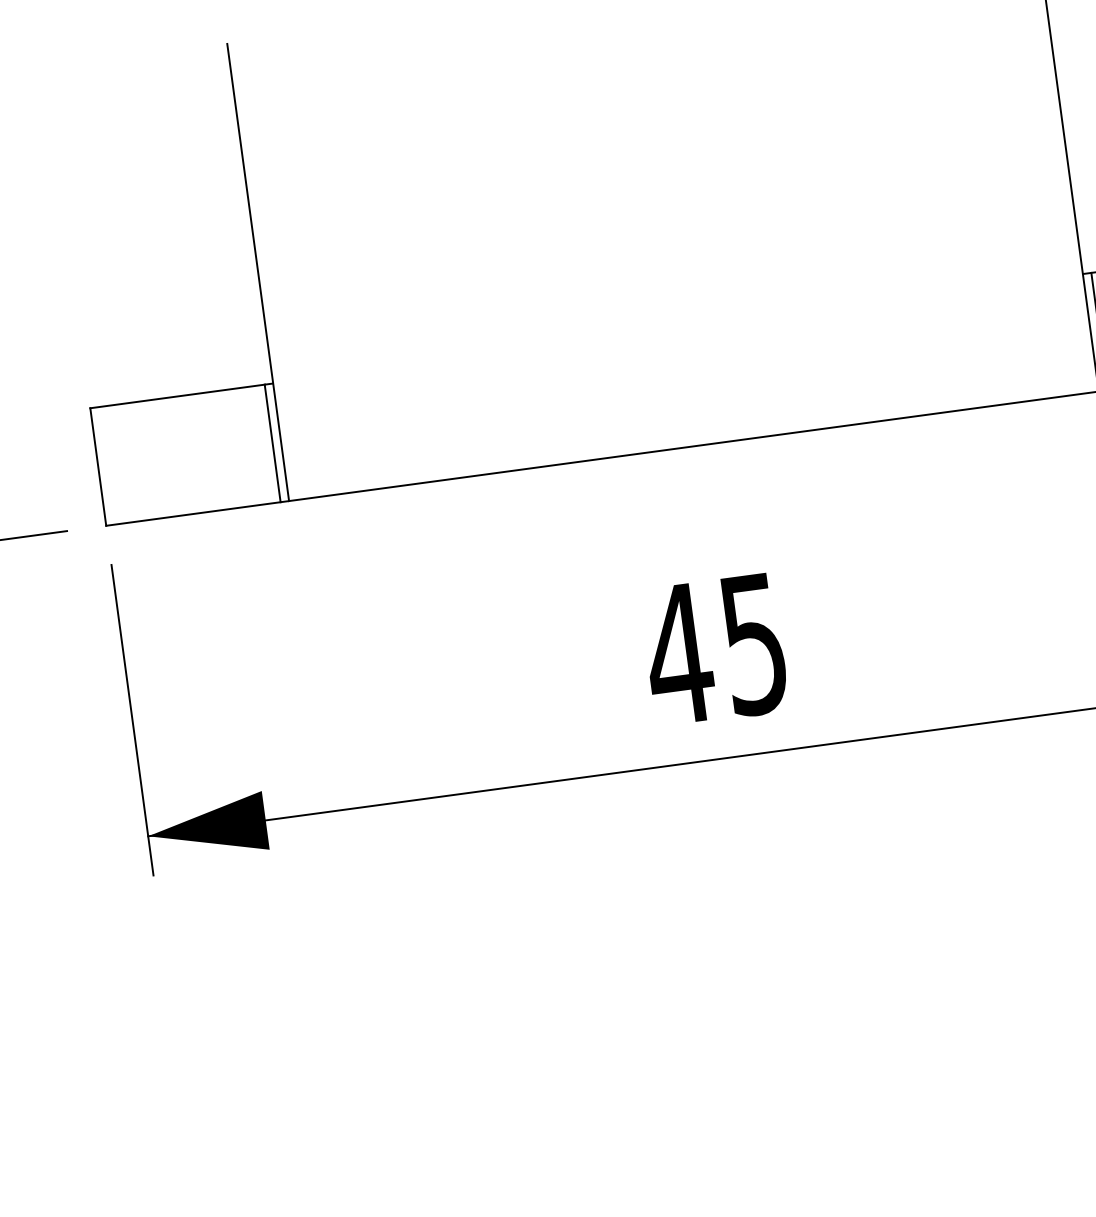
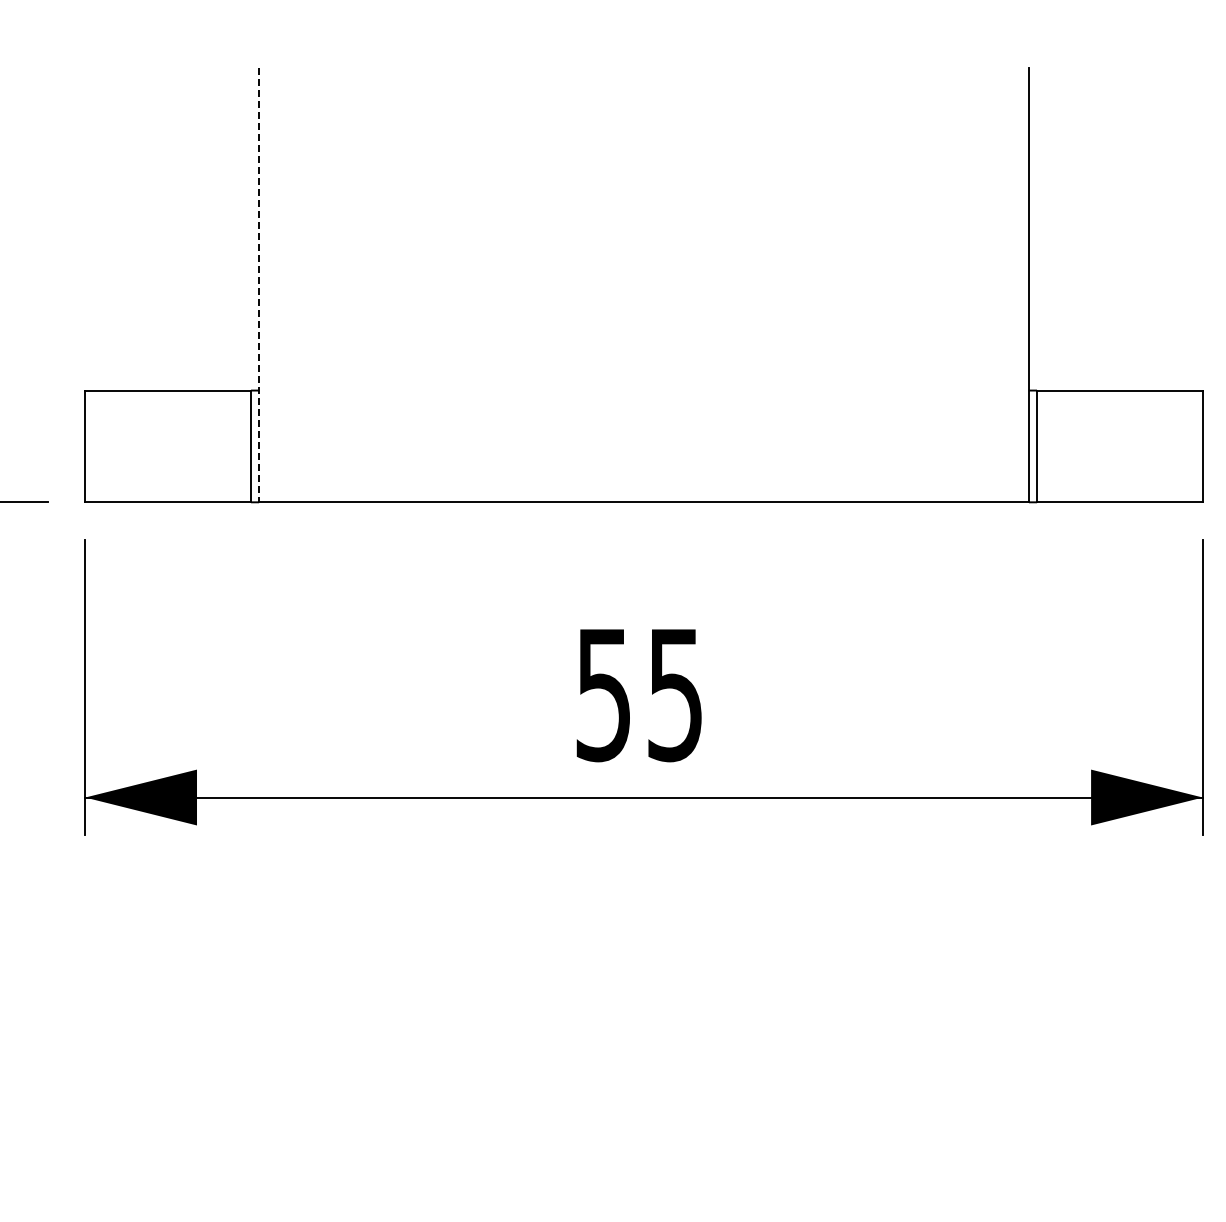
line: (258, 272) -> (259, 285), solid -> dashed
text: (678, 655) -> (603, 695), 45 -> 55

